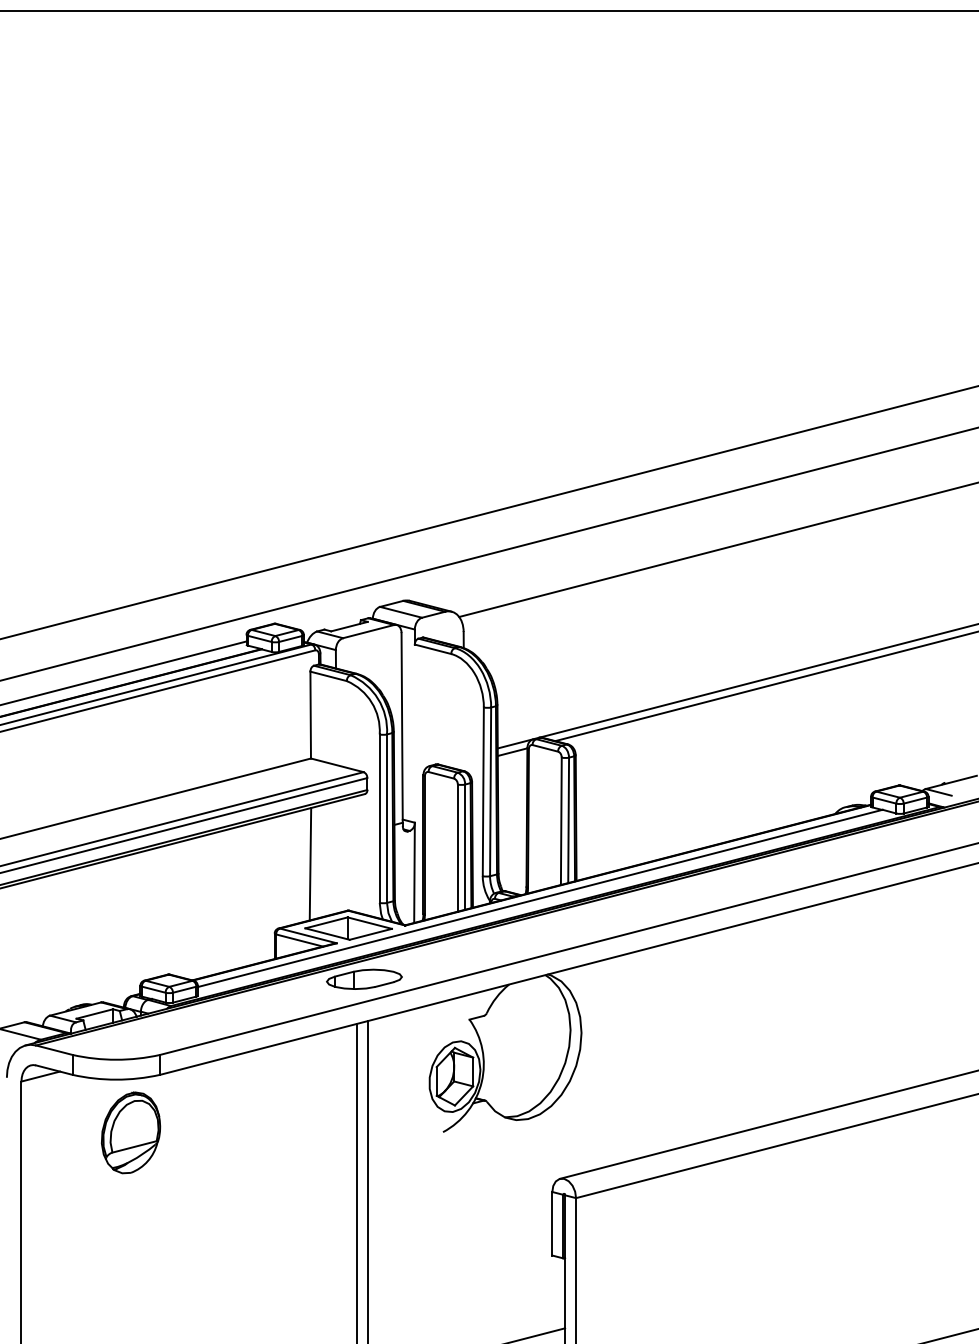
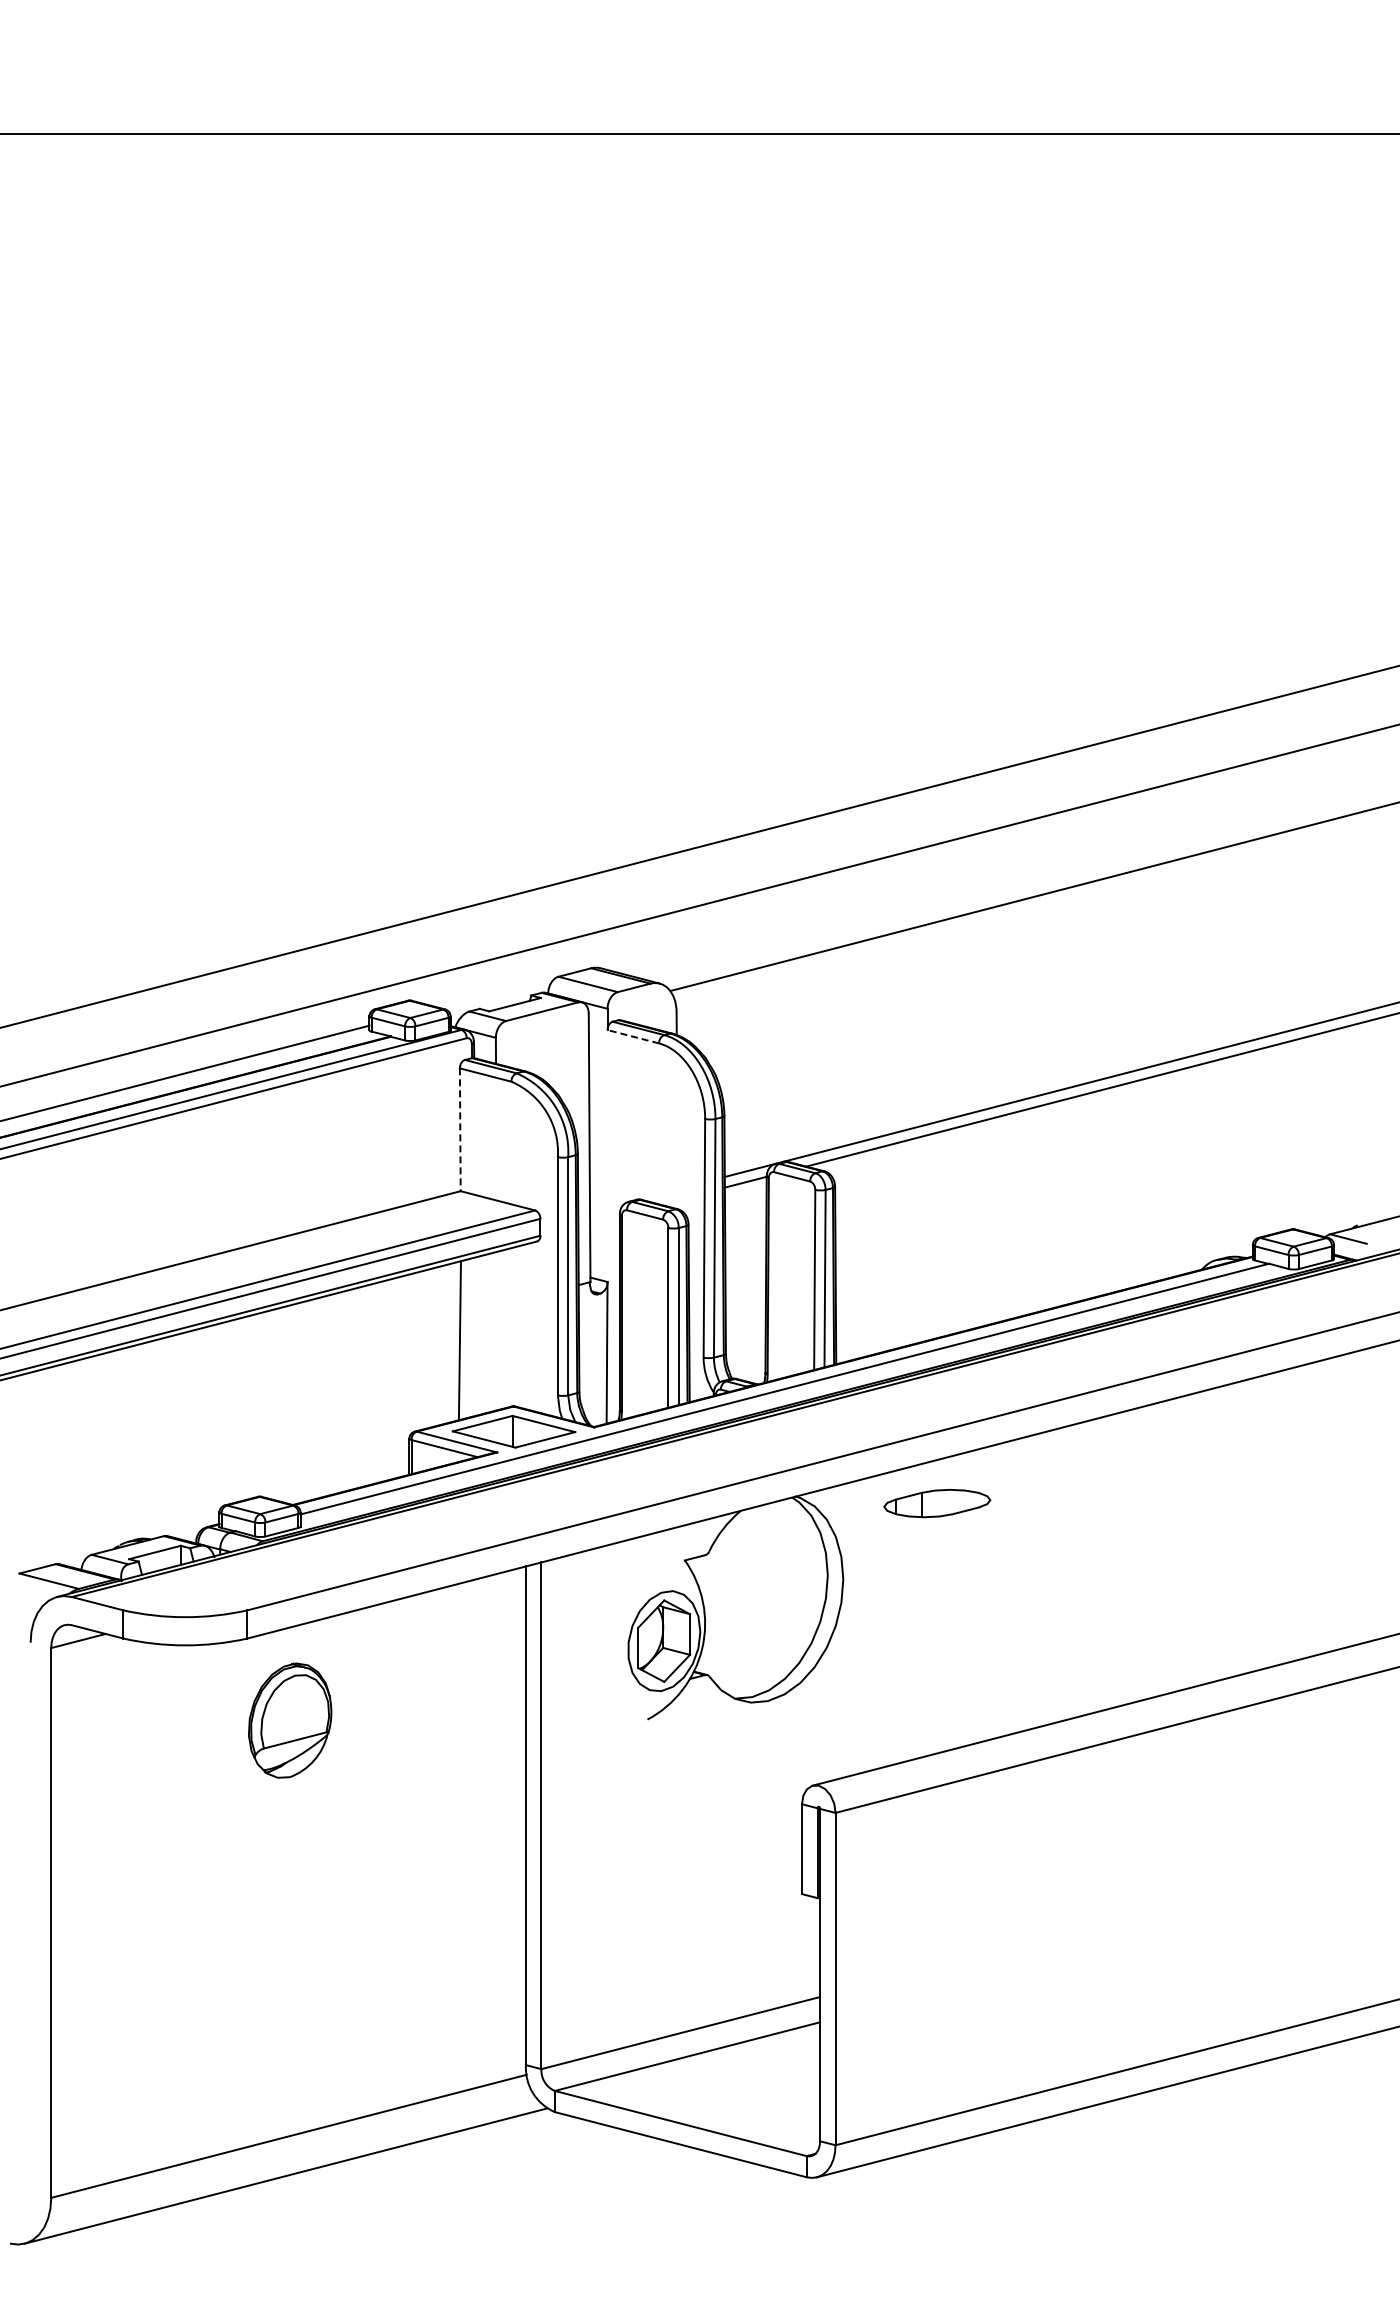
line: (433, 649) -> (633, 1036), solid -> dashed
line: (310, 715) -> (460, 1130), solid -> dashed
part: (364, 979) -> (937, 1503), moved
part: (131, 1132) -> (290, 1720), moved

